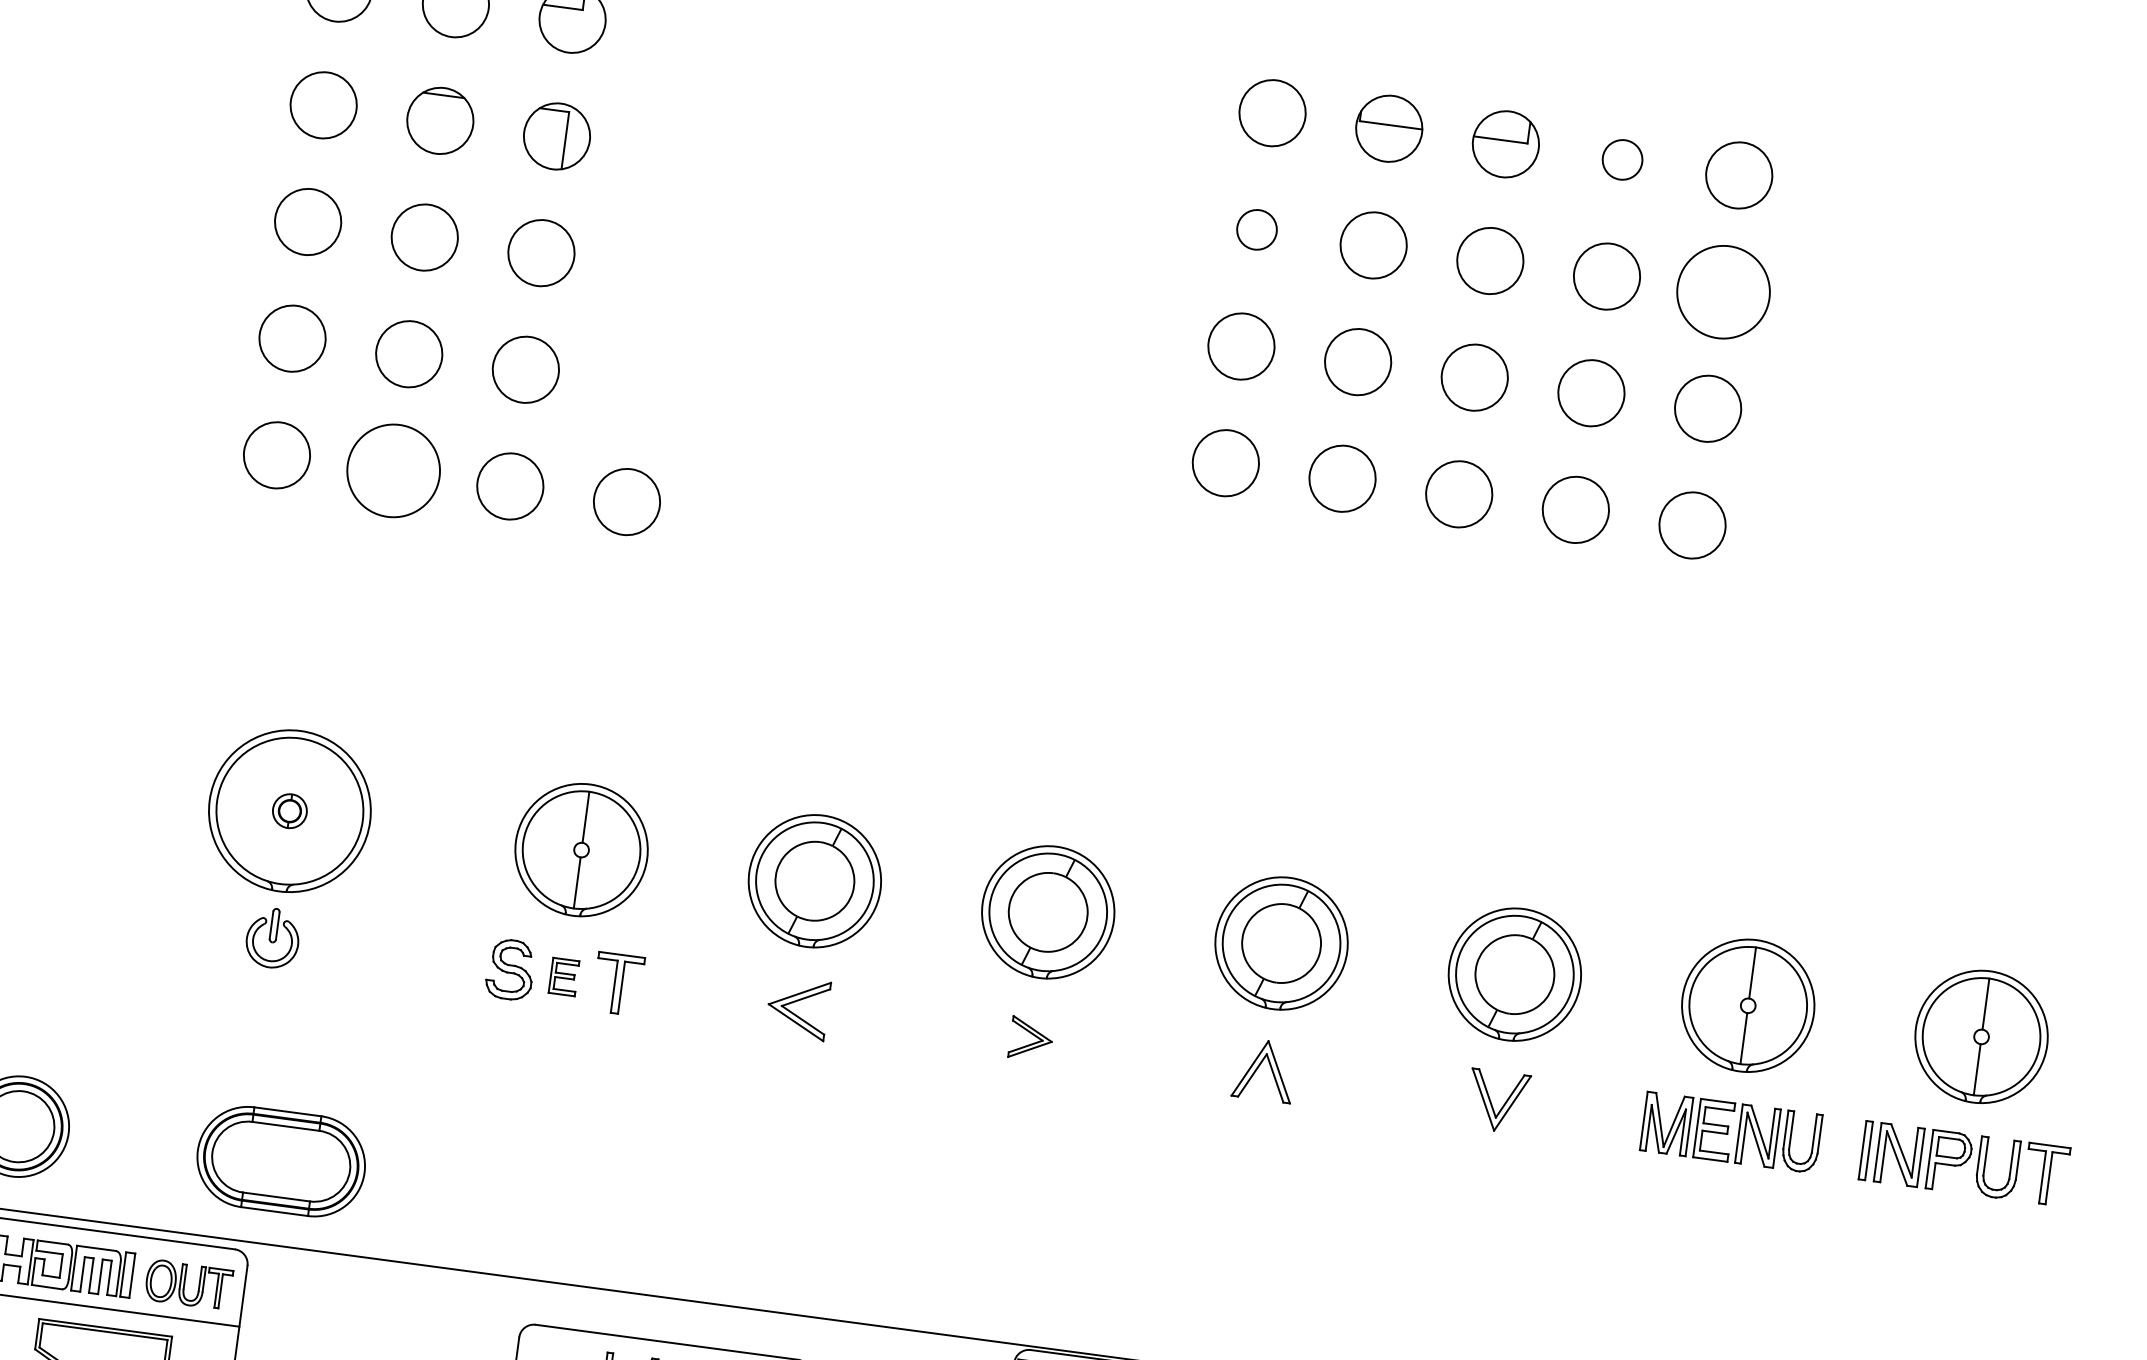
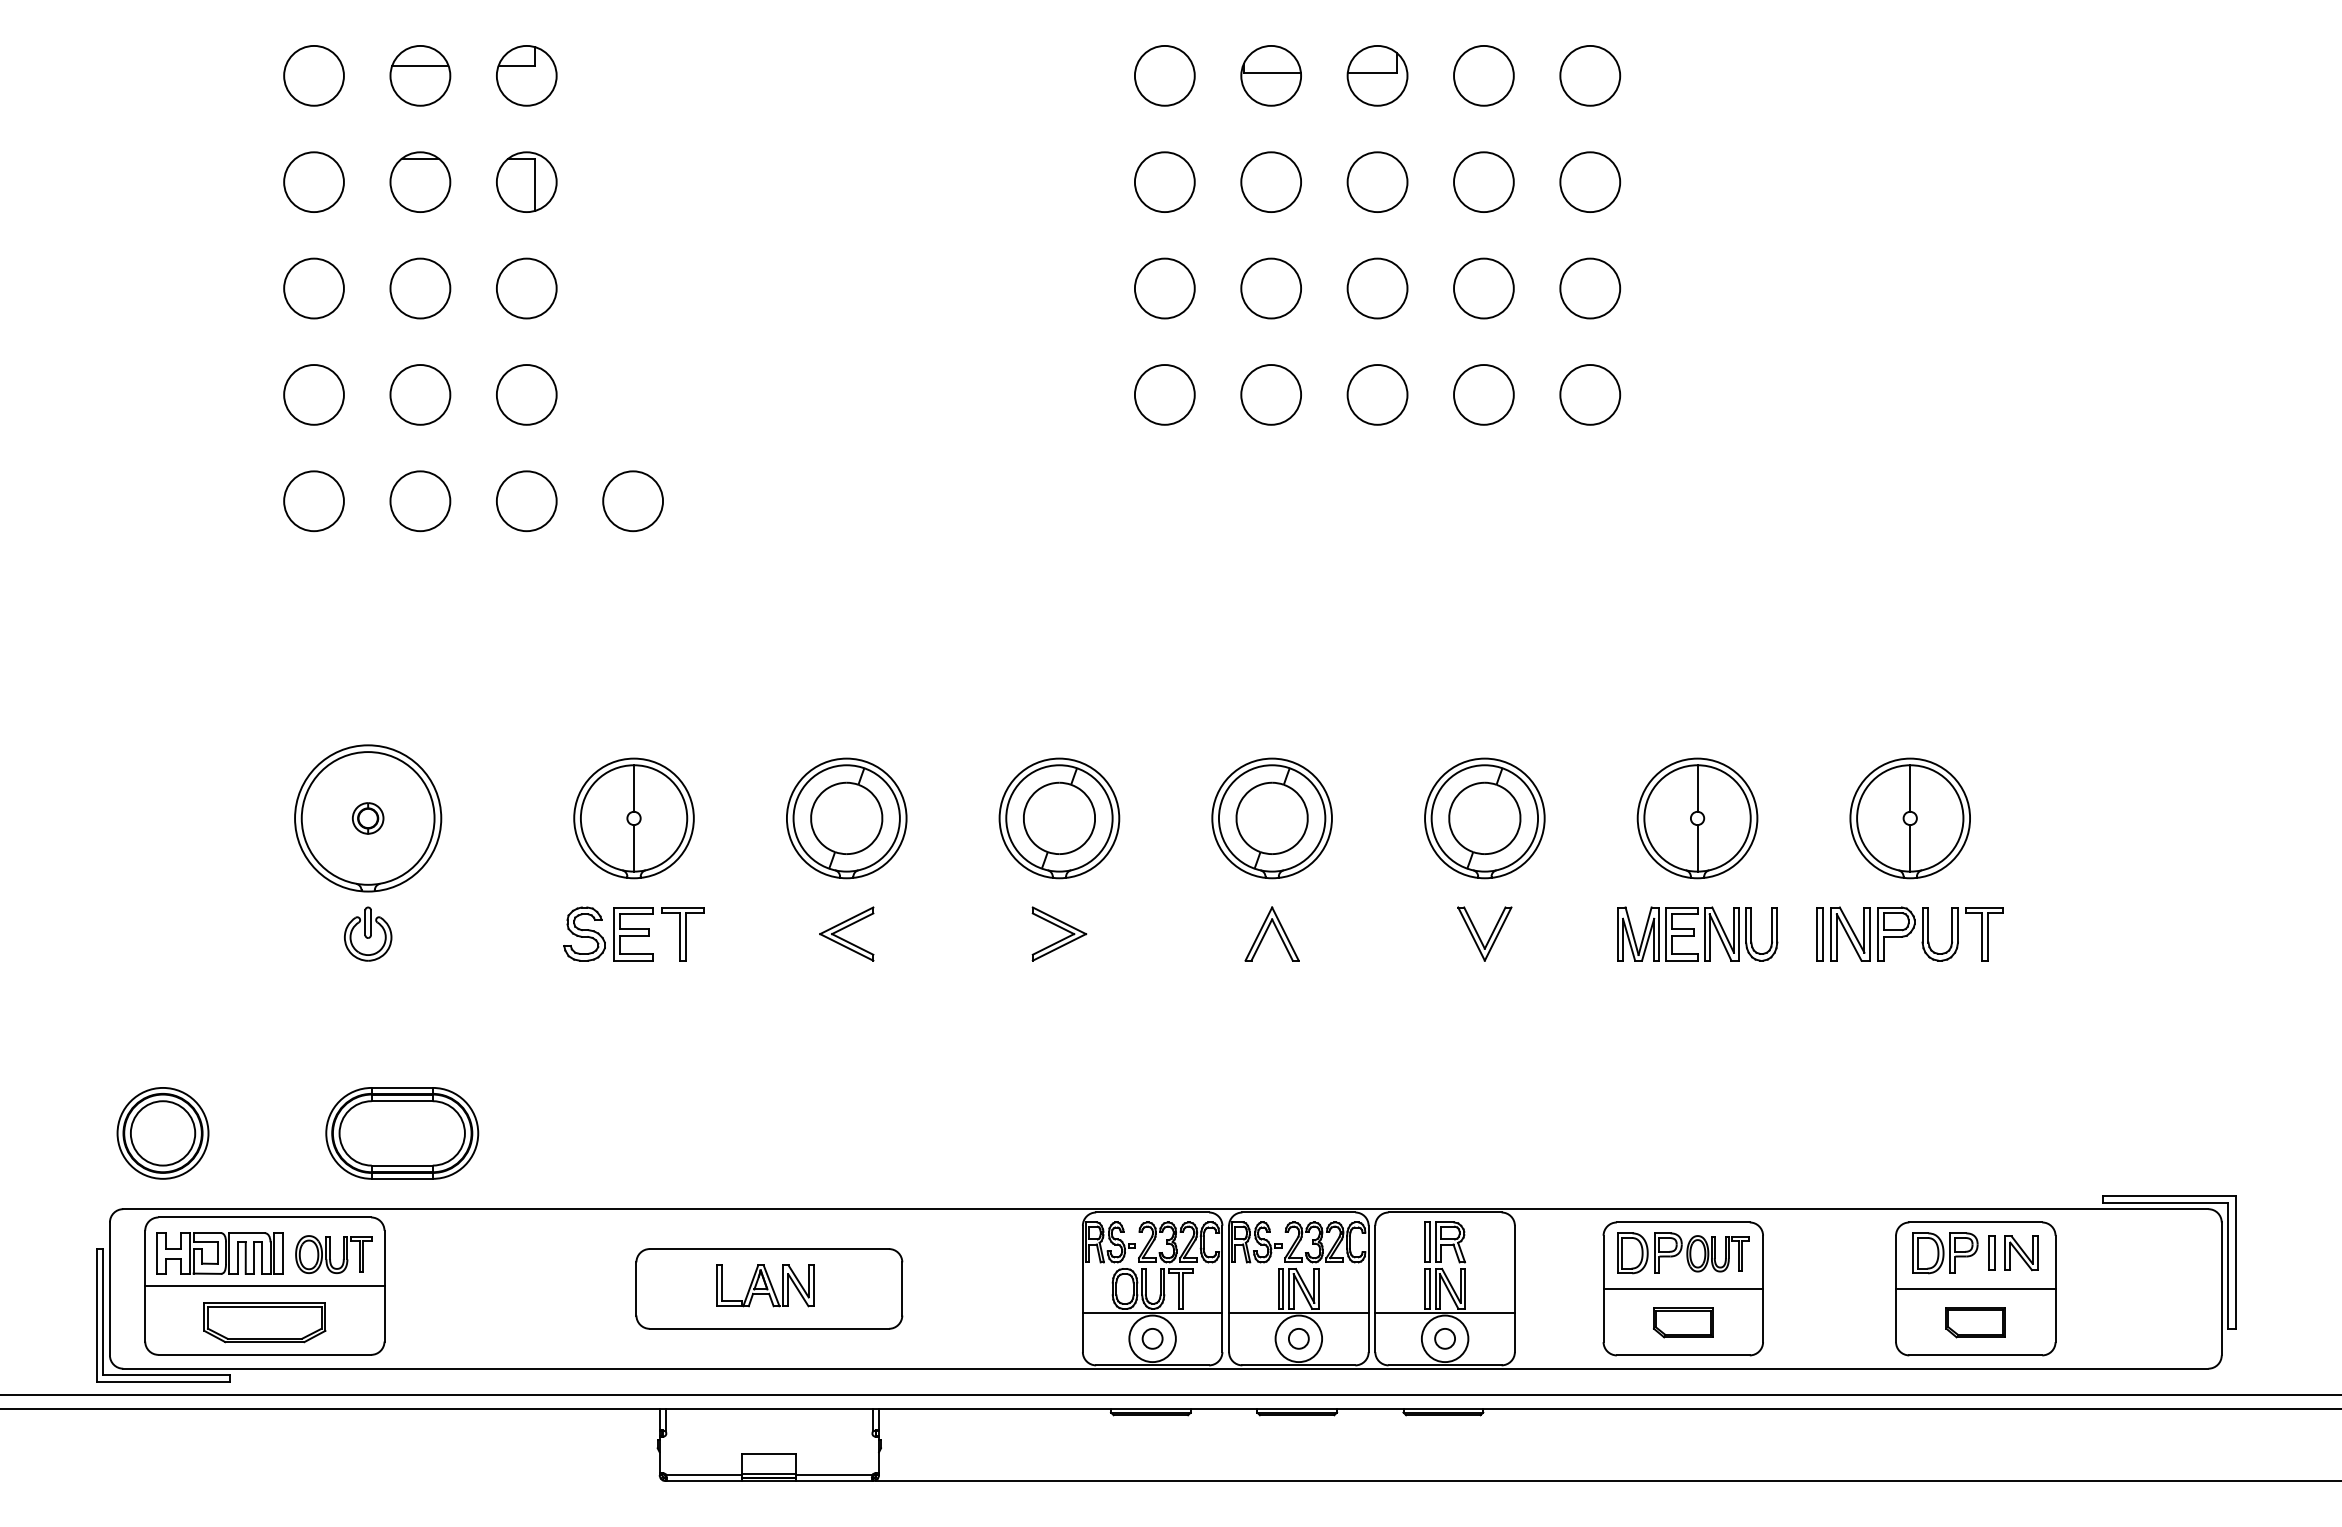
circle: (1622, 159) -> (1483, 75), size x1.67
circle: (1256, 230) -> (1164, 182), size x1.67
circle: (1724, 291) -> (1590, 181), size x0.71
circle: (393, 471) -> (420, 501), size x0.71
part: (564, 977) -> (633, 934), size x1.67
part: (1031, 1038) -> (1059, 933), size x1.43

